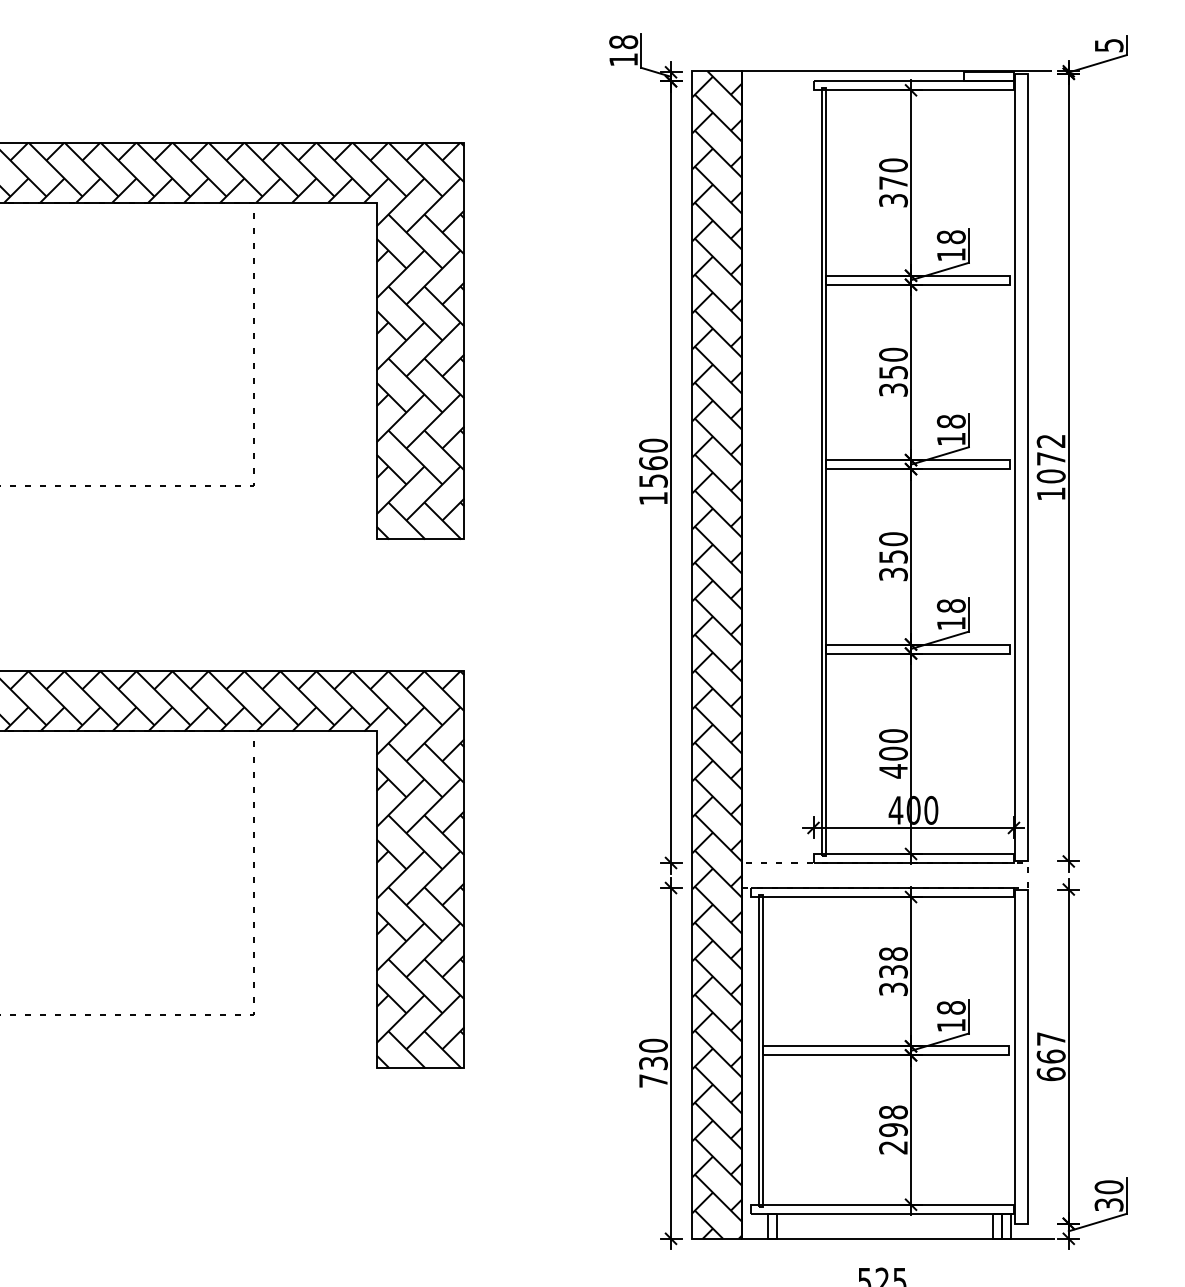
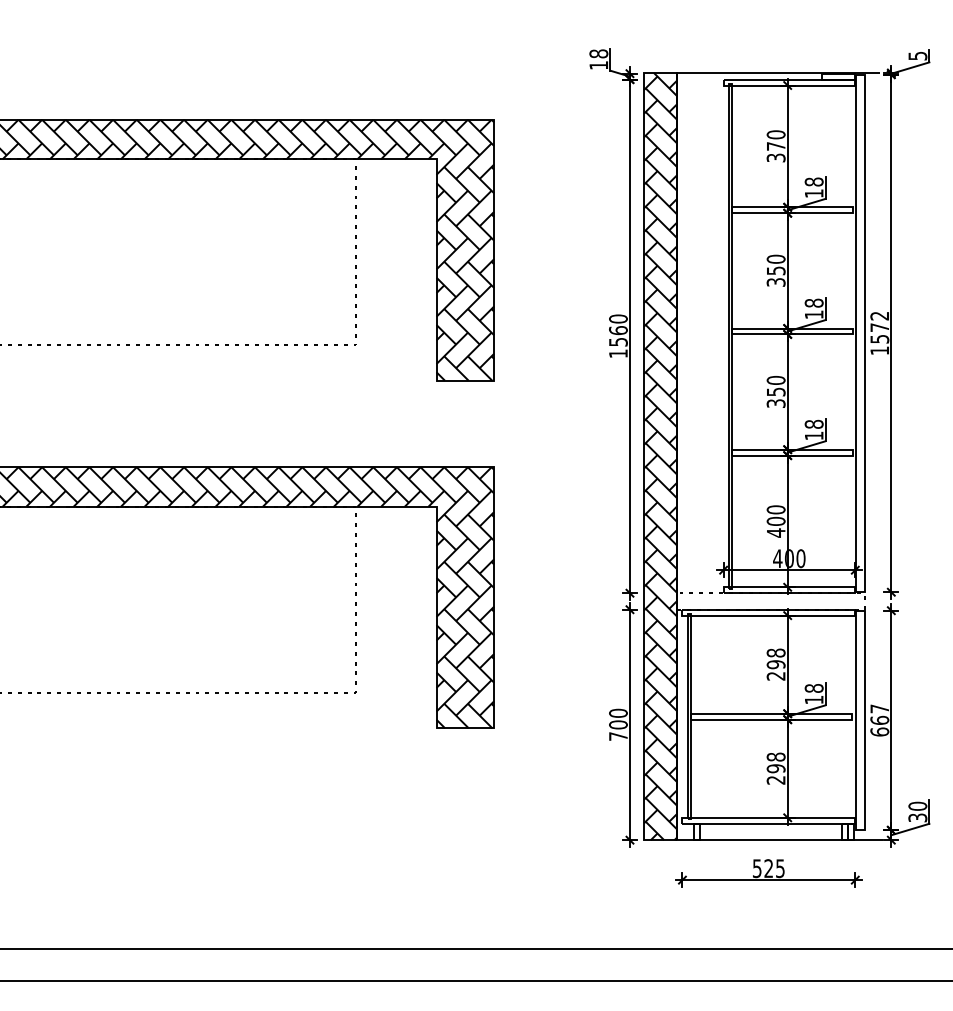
text: (1050, 475) -> (879, 338), 1072 -> 1572
text: (892, 980) -> (775, 670), 338 -> 298
text: (653, 1062) -> (618, 724), 730 -> 700

